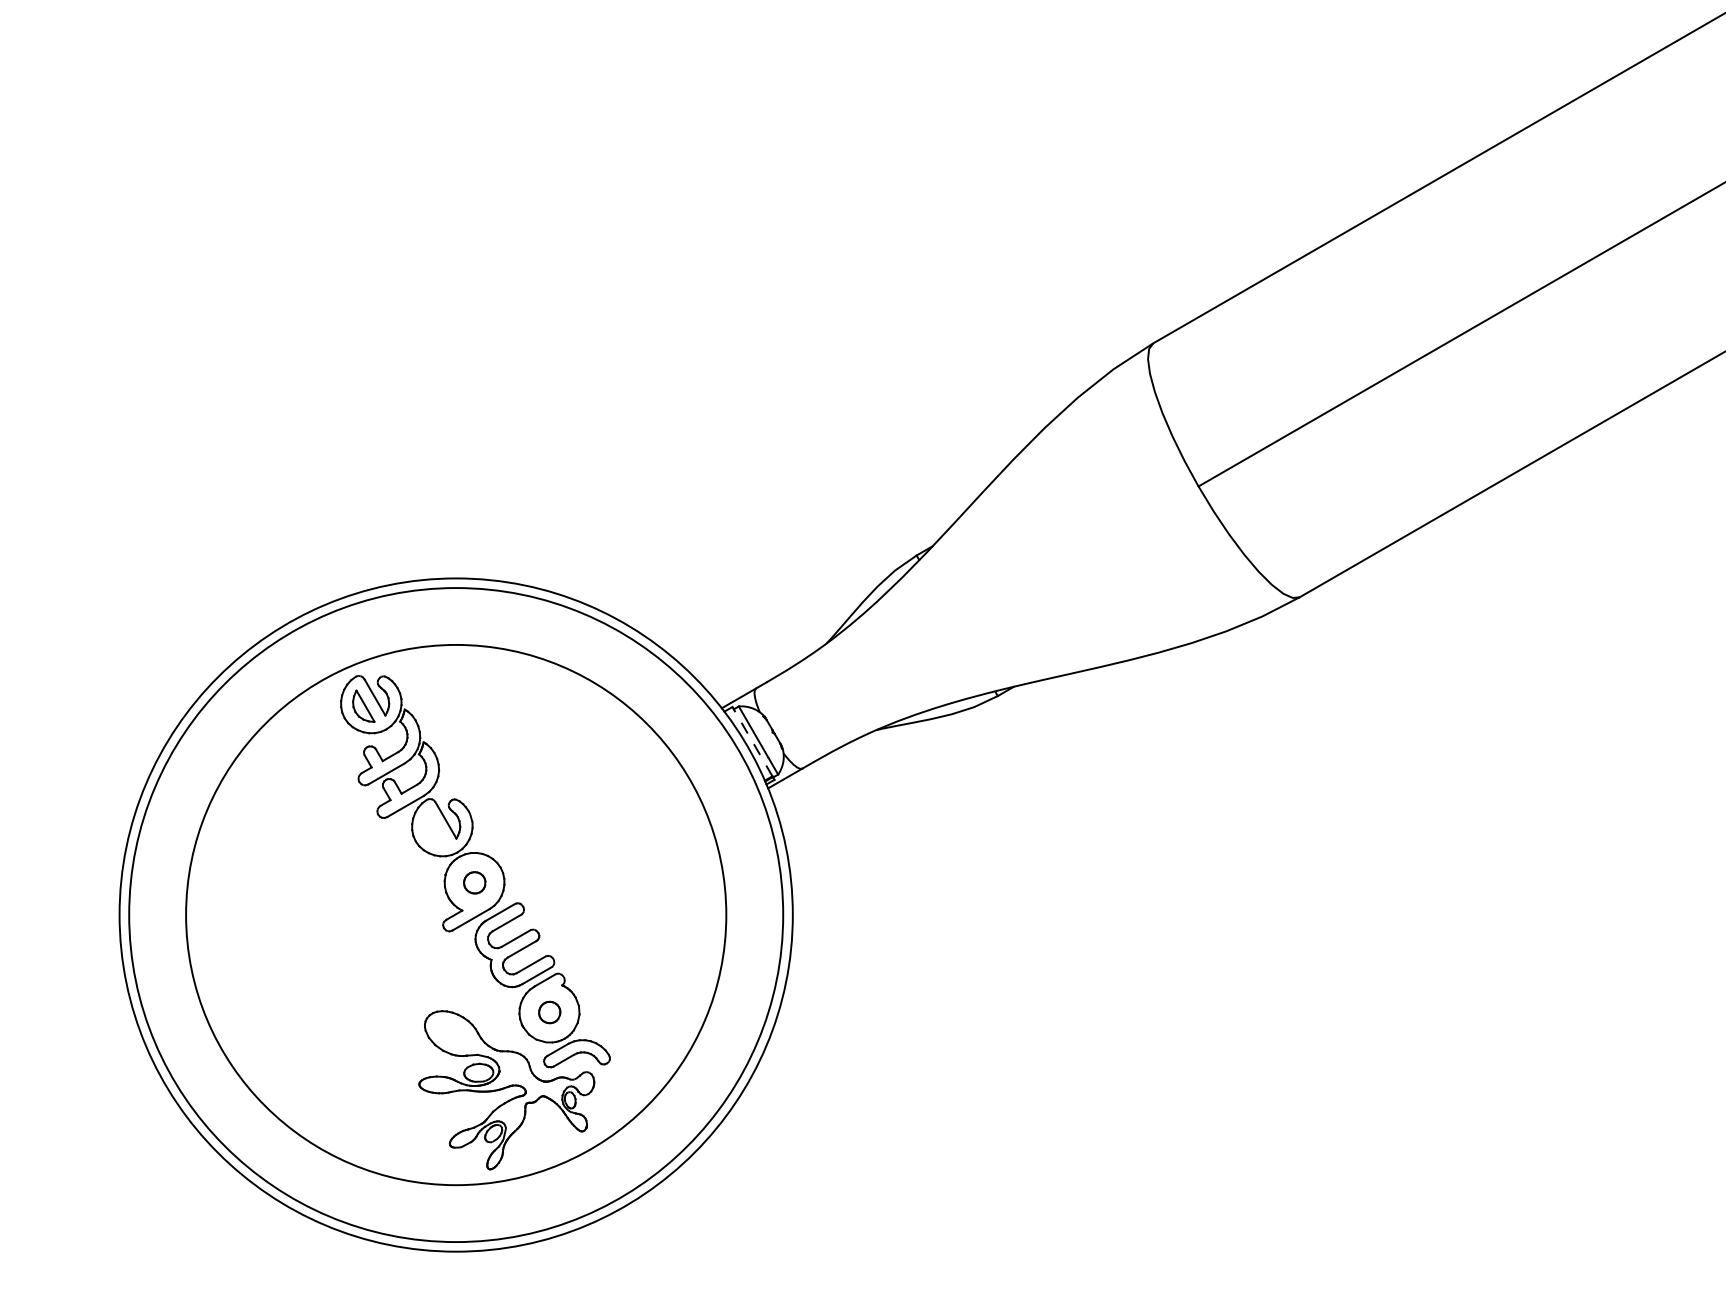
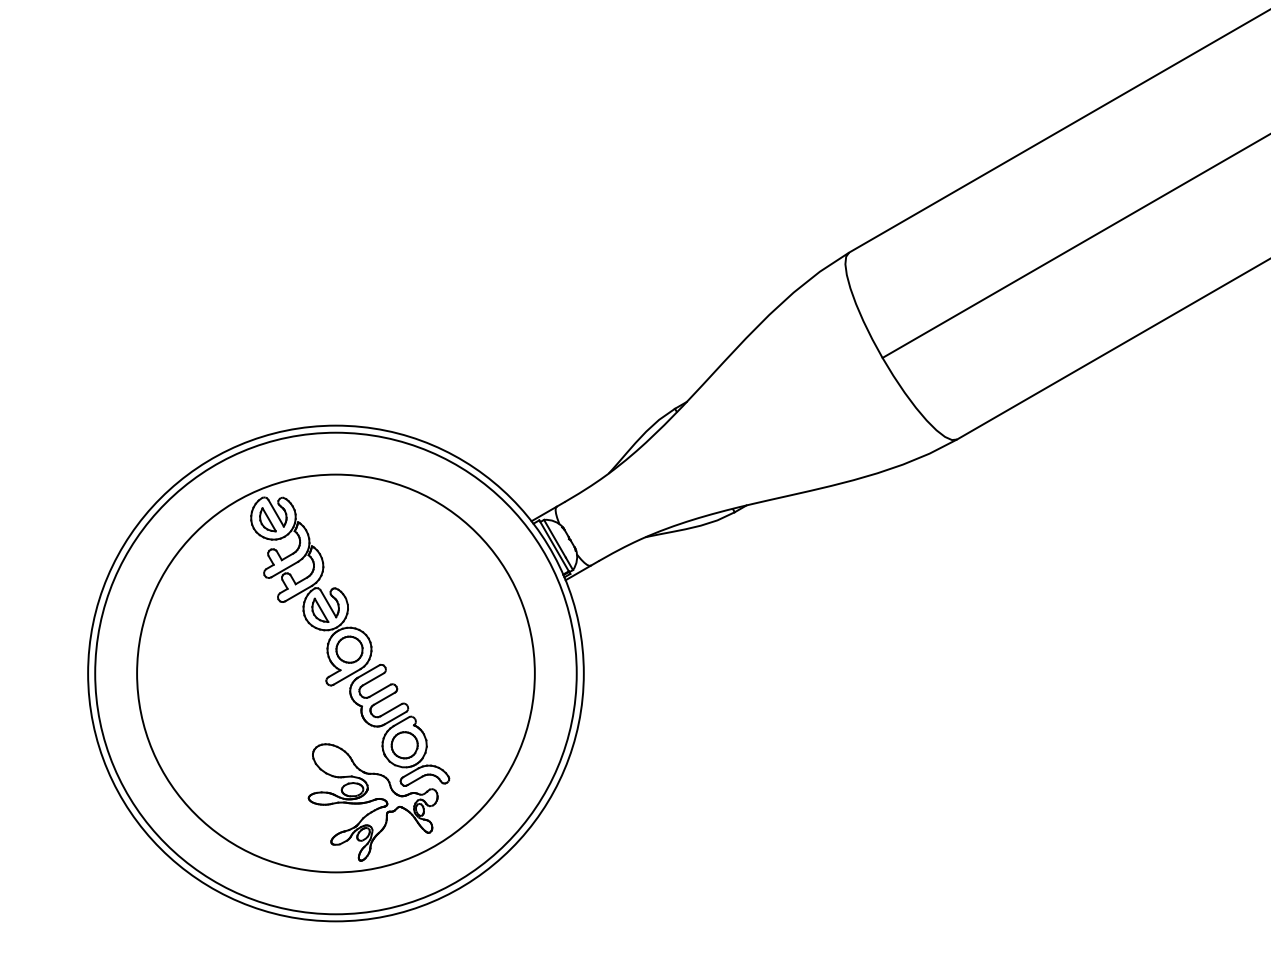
line: (752, 741) -> (554, 545), dashed -> solid
part: (434, 829) -> (319, 610), added
part: (474, 882) -> (349, 649), size x1.67
part: (549, 1012) -> (404, 745), size x1.67

